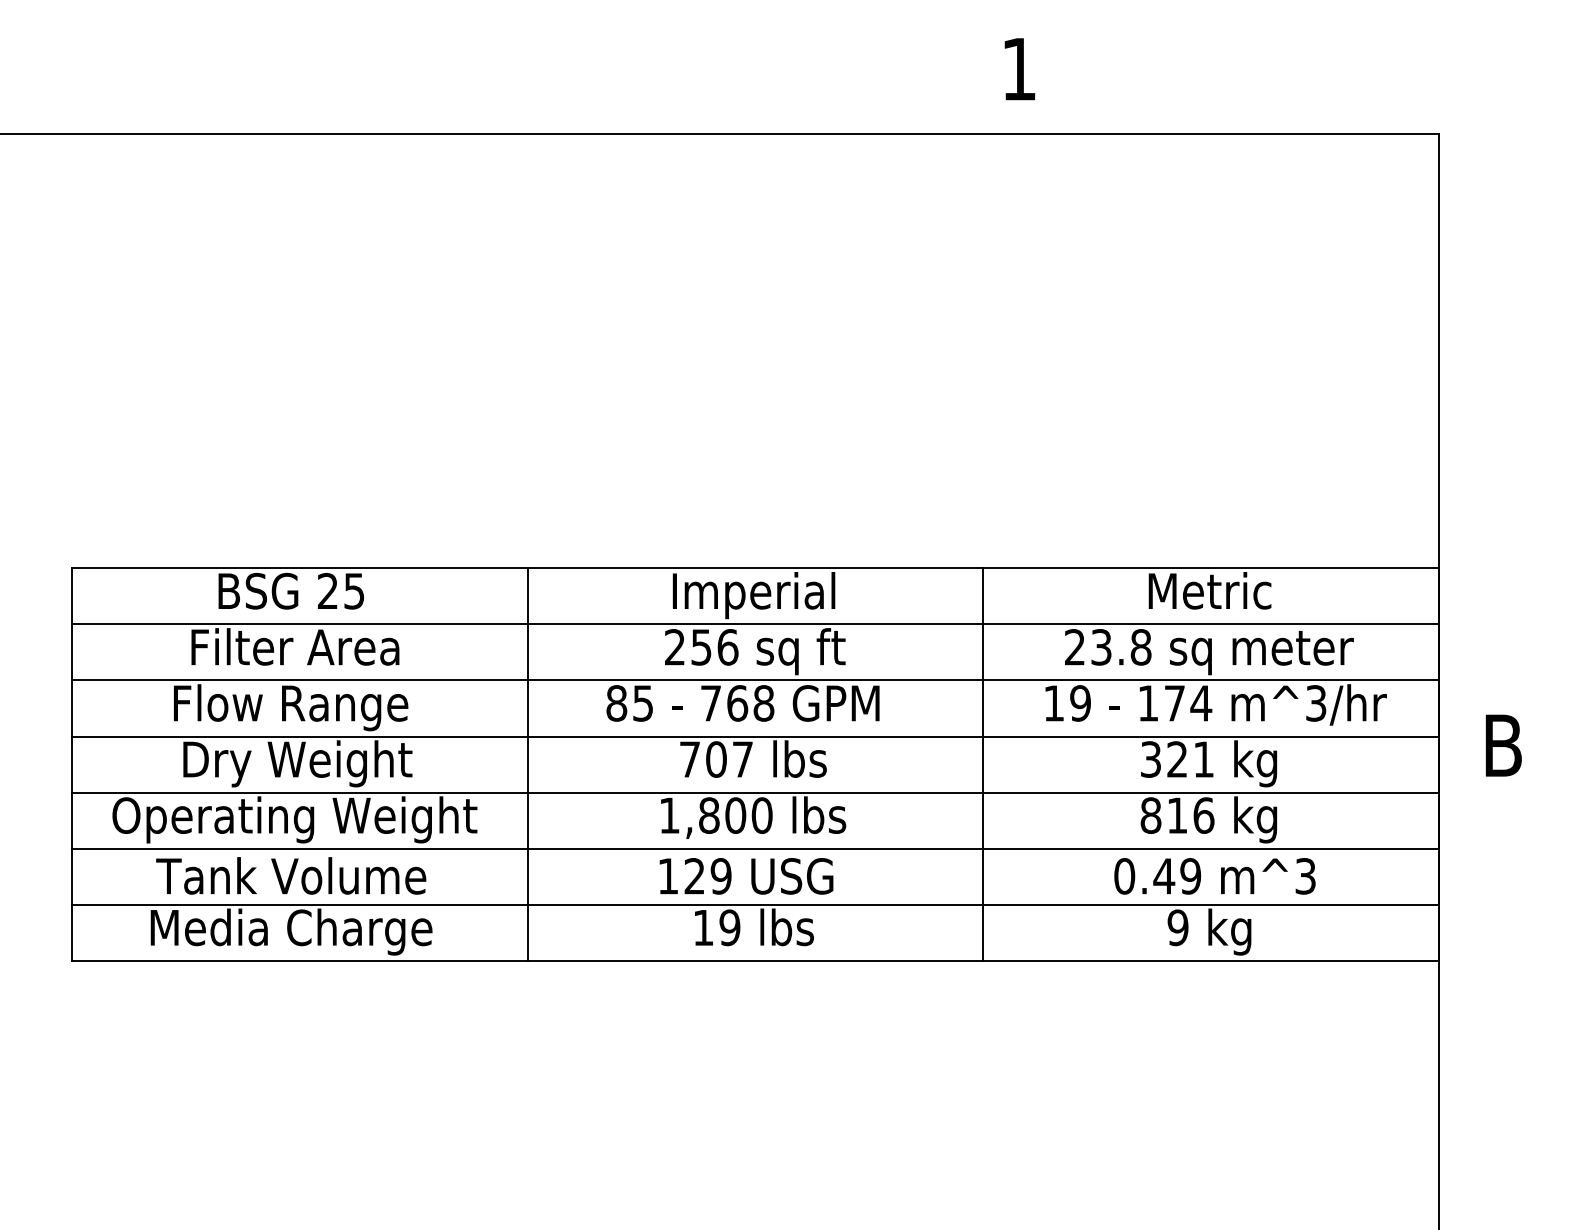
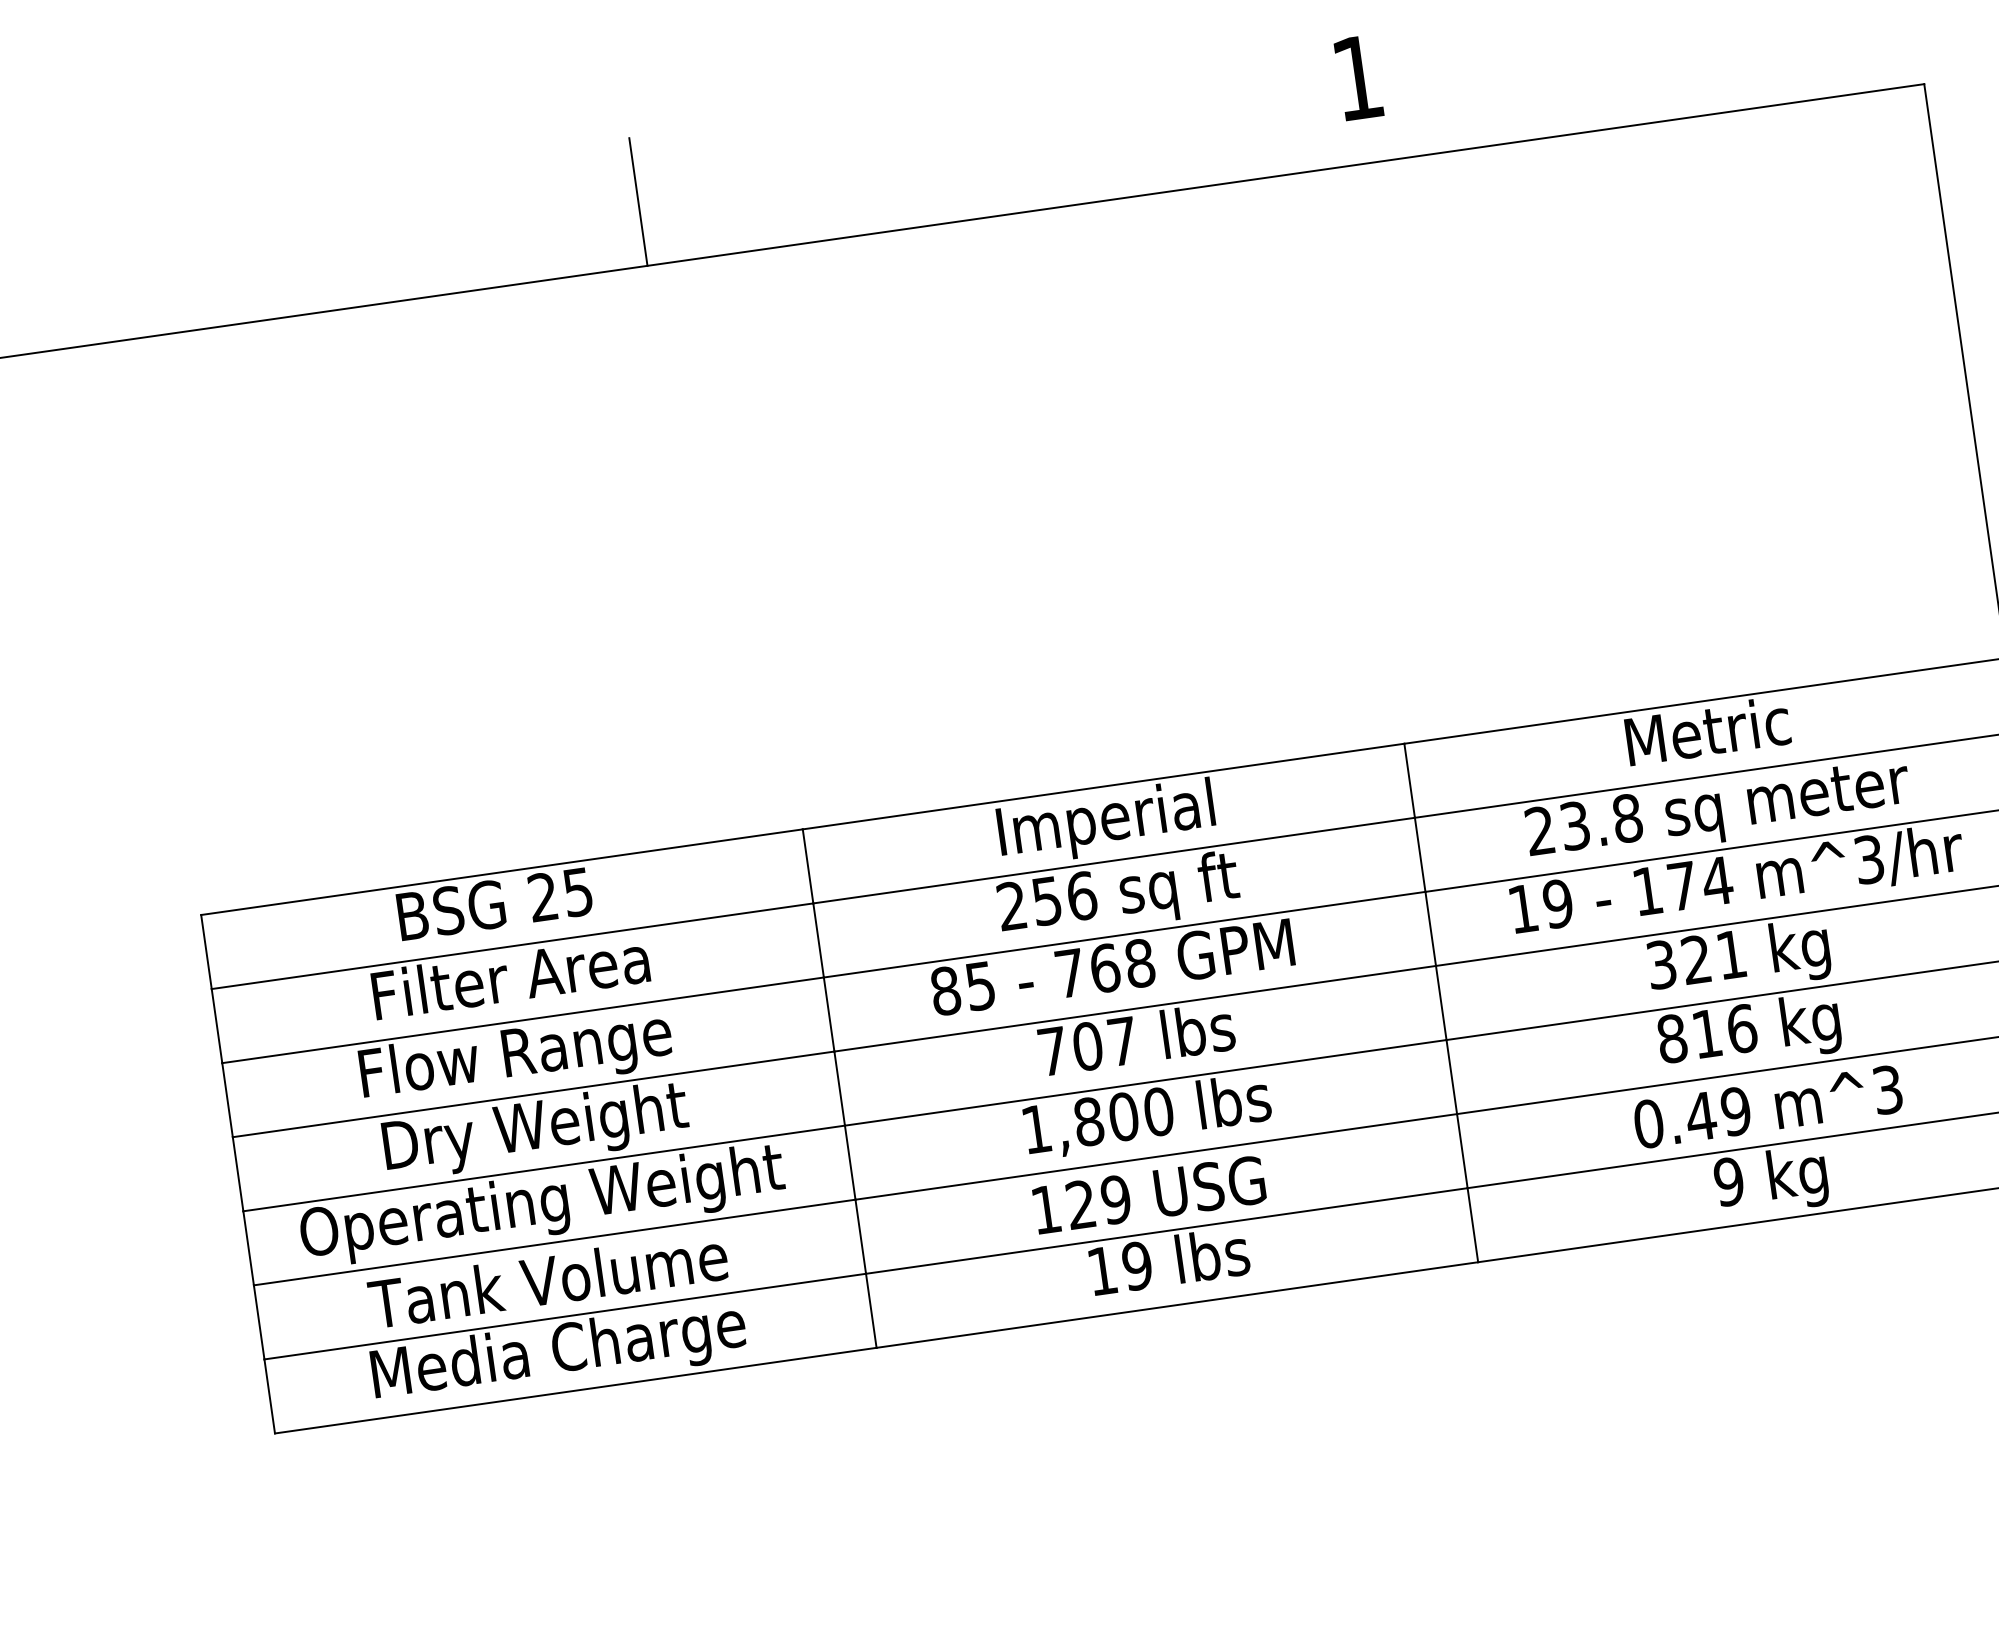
line: (472, 84) -> (638, 200), added

